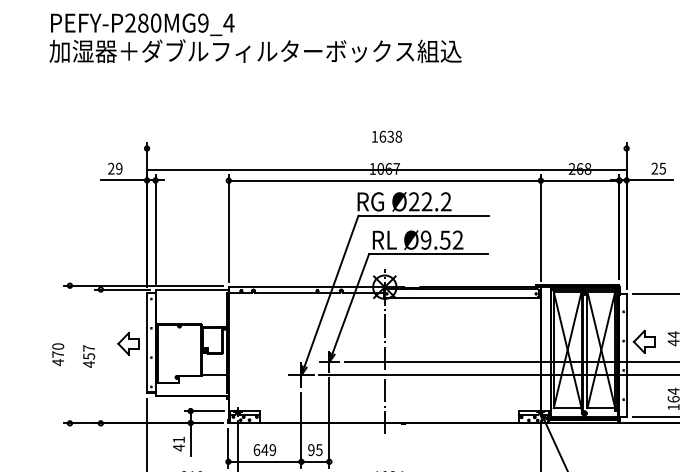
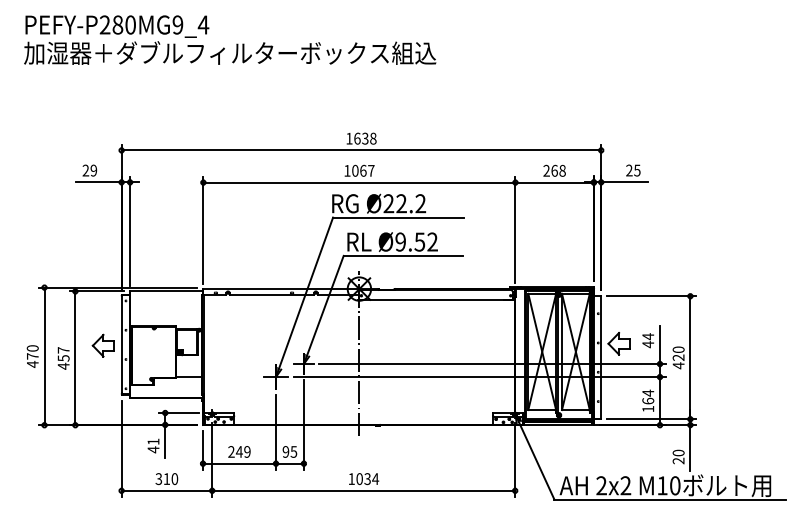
line: (386, 169) -> (361, 150), moved
line: (69, 354) -> (44, 356), added
line: (100, 356) -> (75, 358), added
text: (256, 449) -> (231, 451), 649 -> 249

